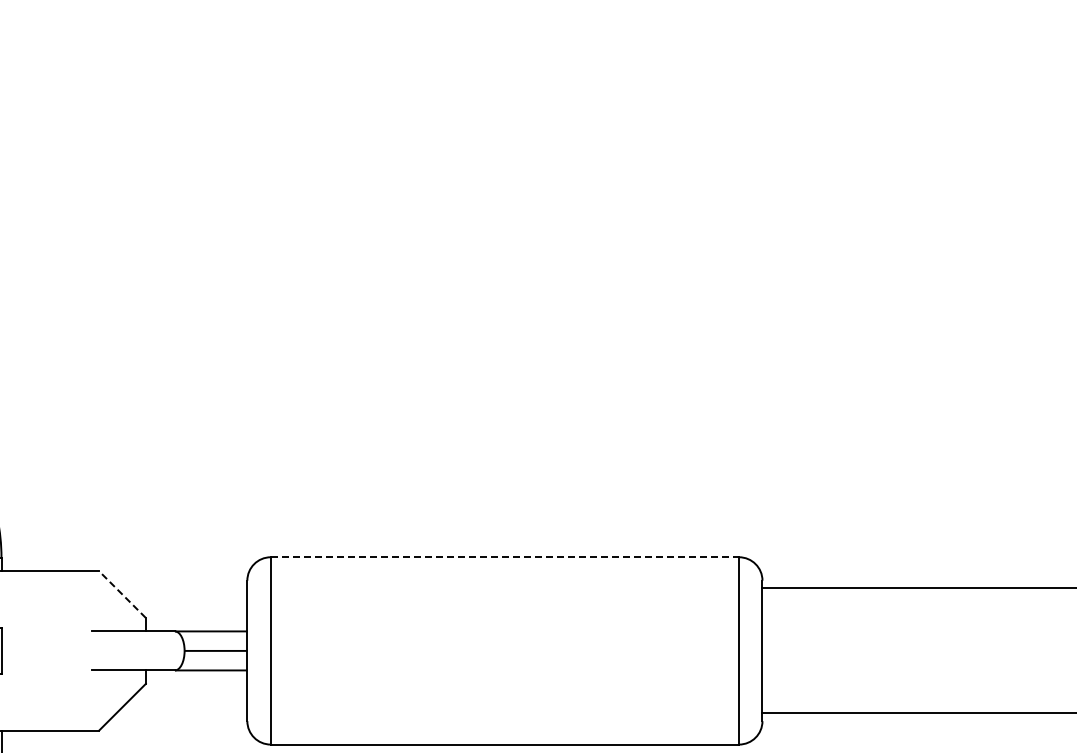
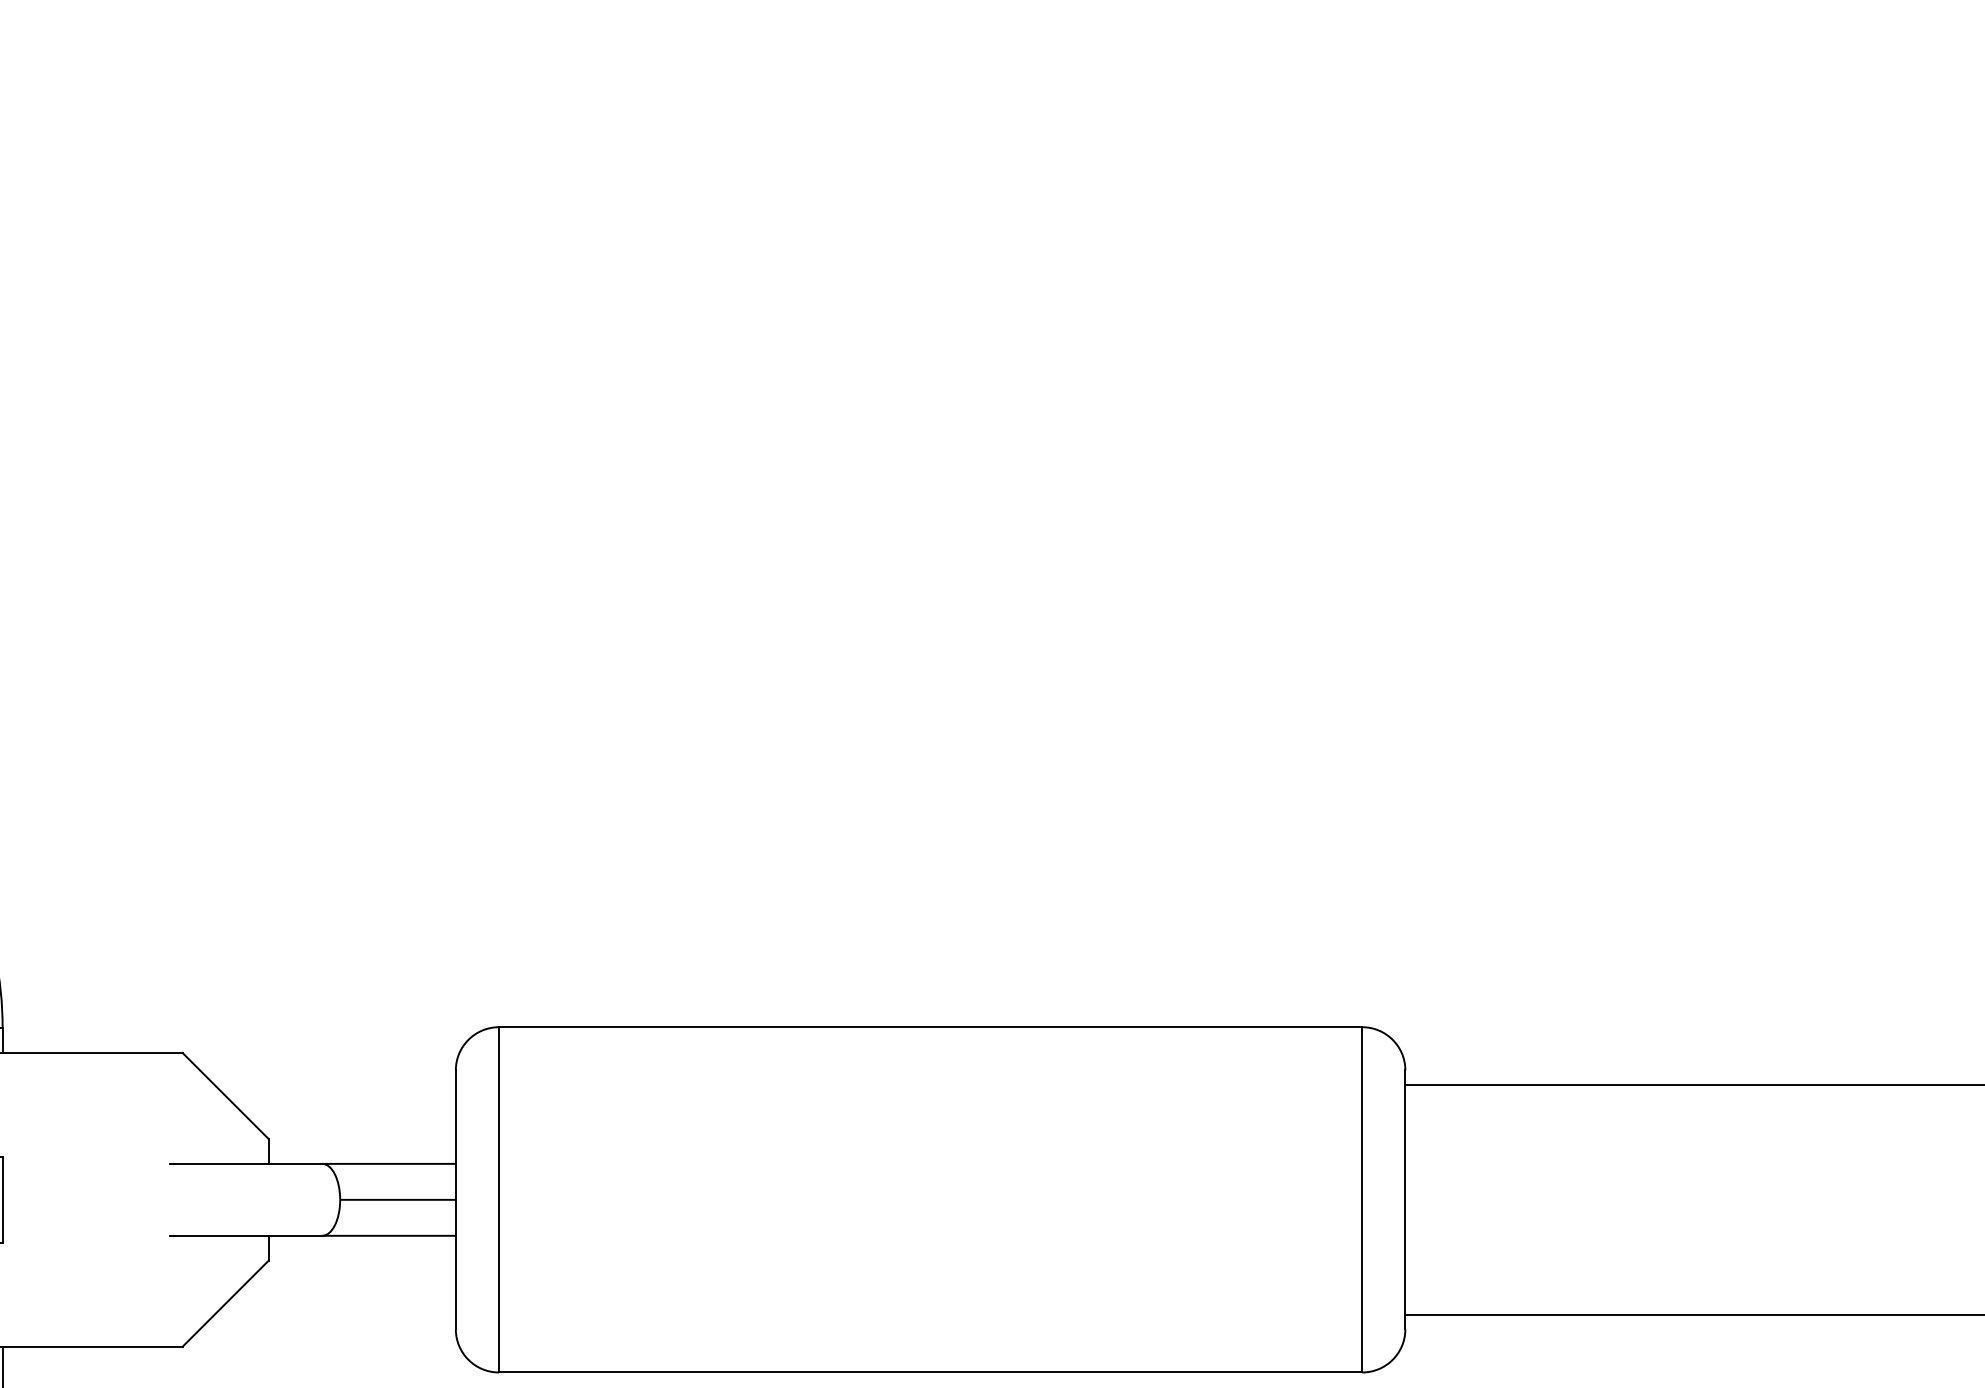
line: (505, 557) -> (931, 1027), dashed -> solid
line: (122, 594) -> (225, 1095), dashed -> solid

